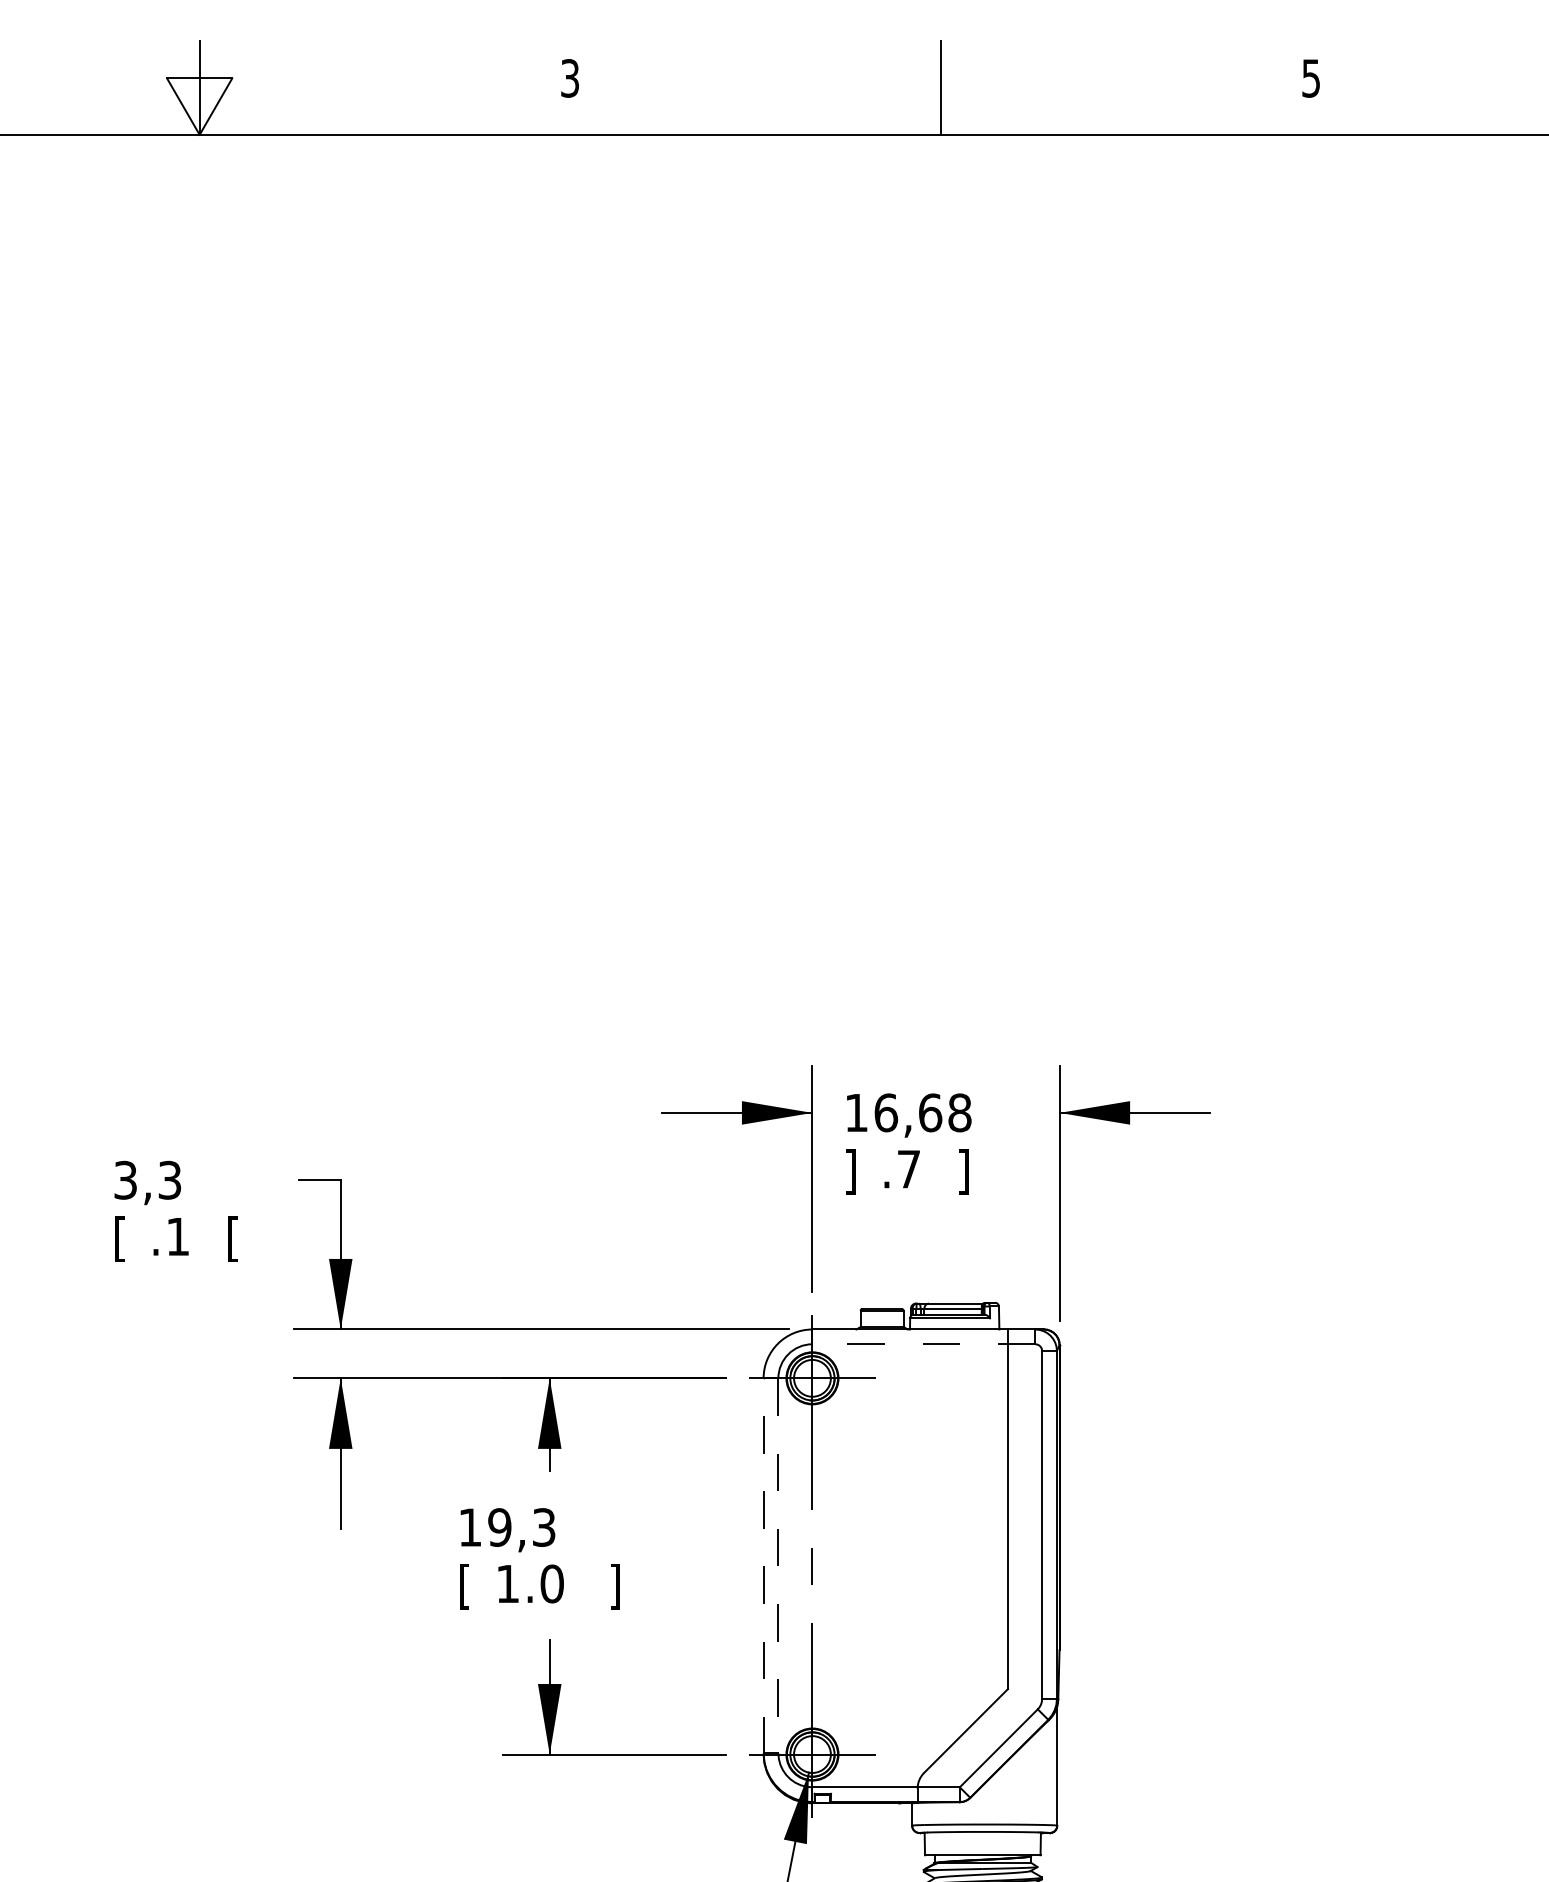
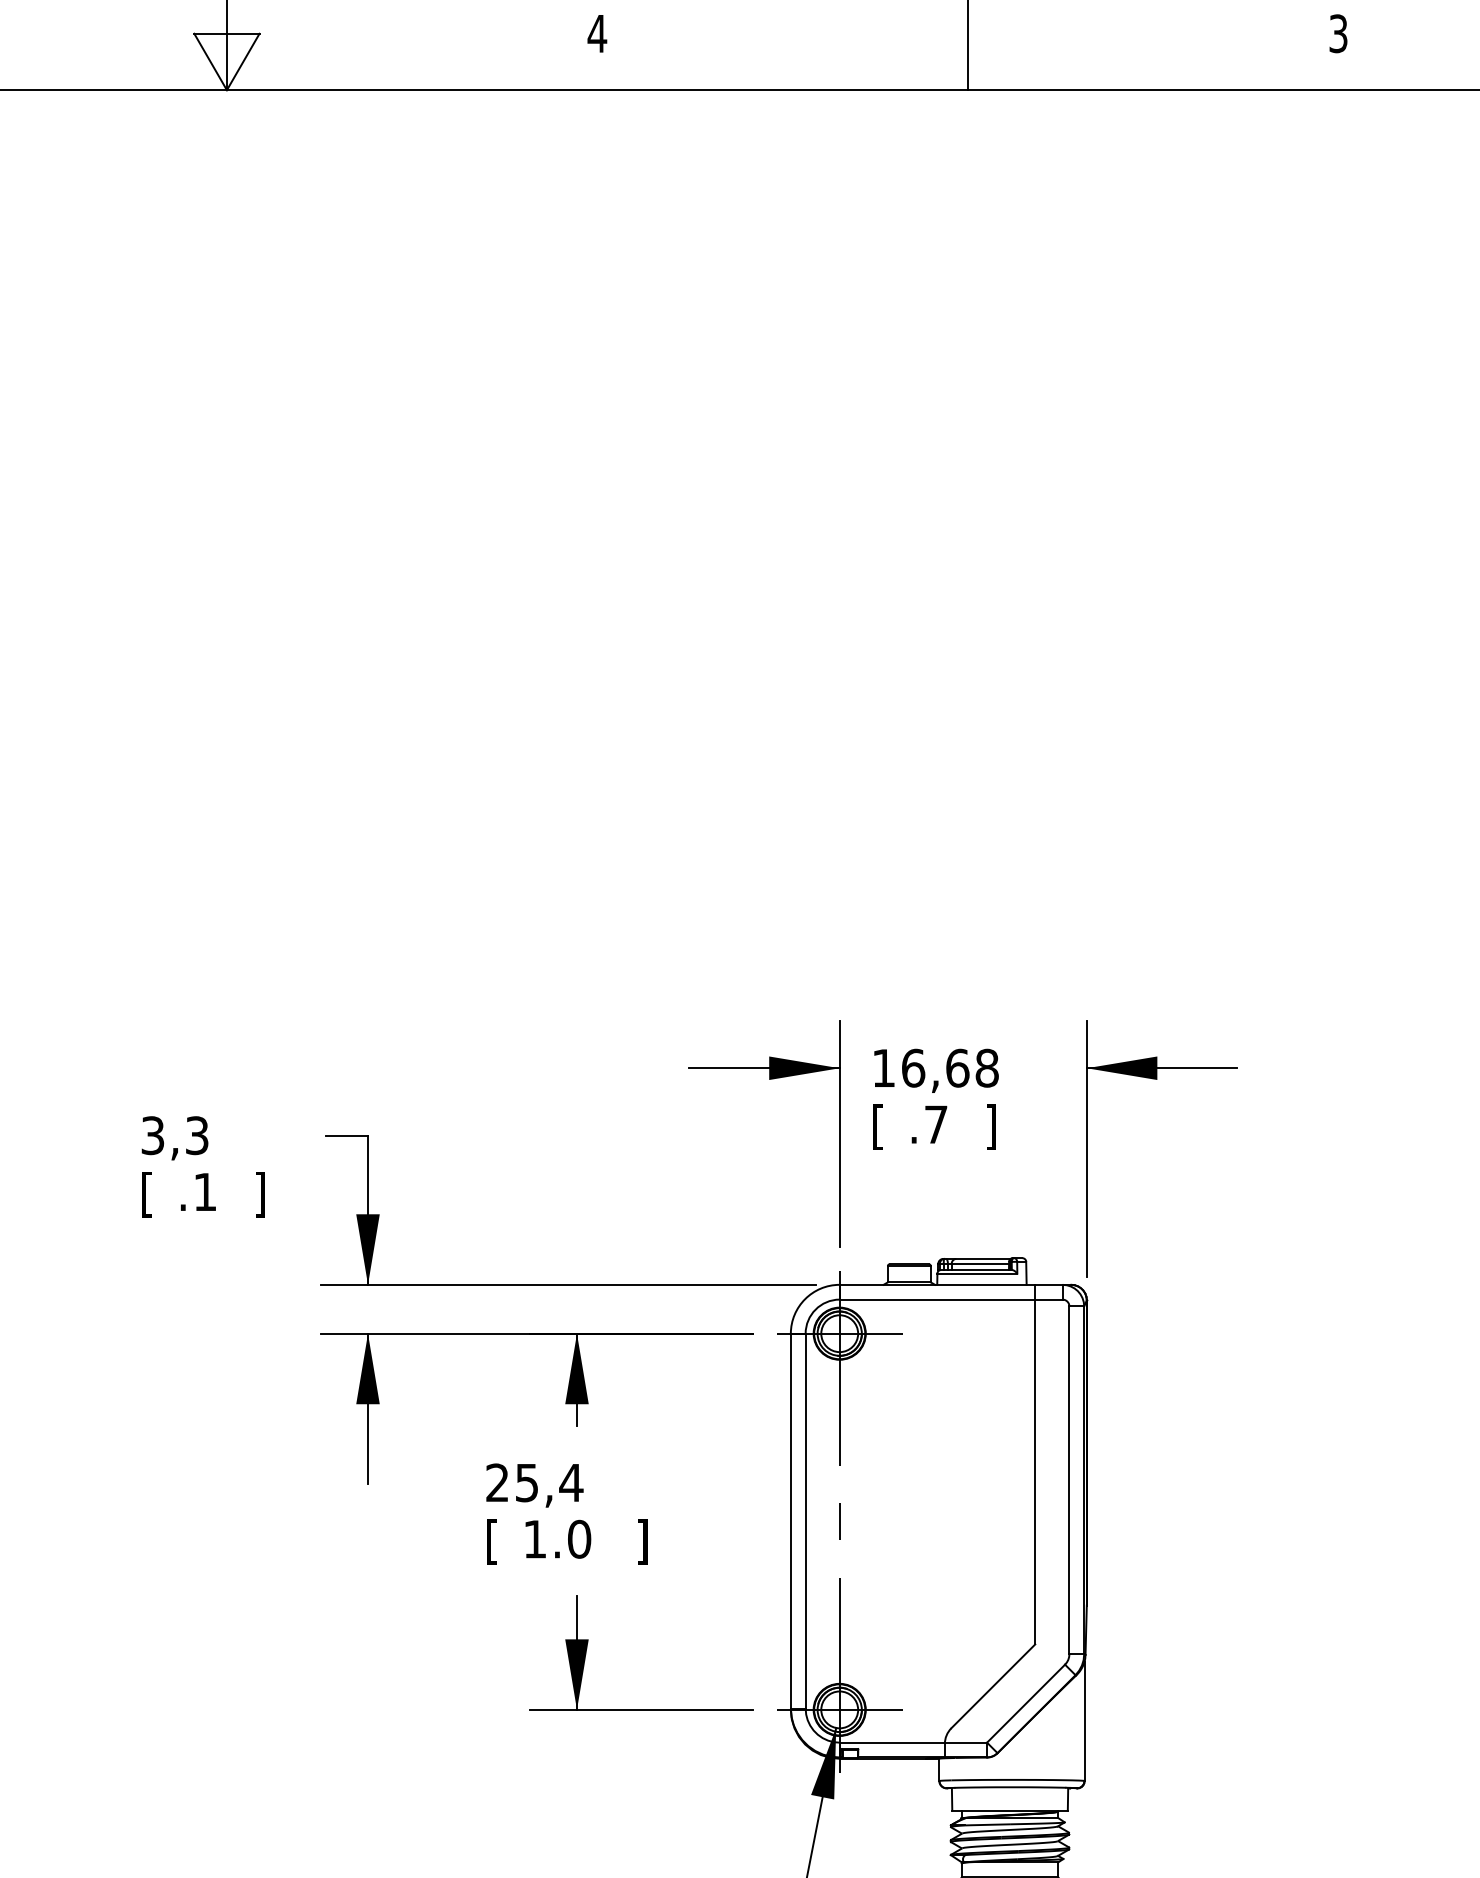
text: (1311, 77) -> (1338, 32), 5 -> 3
text: (569, 78) -> (596, 33), 3 -> 4
text: (850, 1171) -> (877, 1126), ] -> [
text: (232, 1239) -> (259, 1194), [ -> ]
line: (923, 1344) -> (950, 1299), dashed -> solid
text: (507, 1527) -> (534, 1482), 19,3 -> 25,4
line: (763, 1565) -> (790, 1520), dashed -> solid
line: (778, 1566) -> (805, 1521), dashed -> solid

